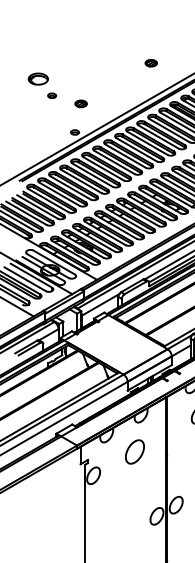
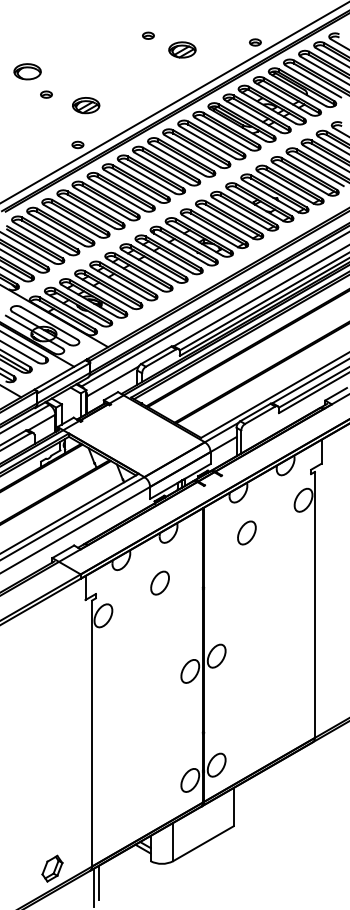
part: (126, 52) -> (148, 35), added
part: (151, 62) -> (182, 49), size x1.67
part: (81, 103) -> (86, 105), size x1.67
part: (134, 451) -> (159, 582), size x0.71

